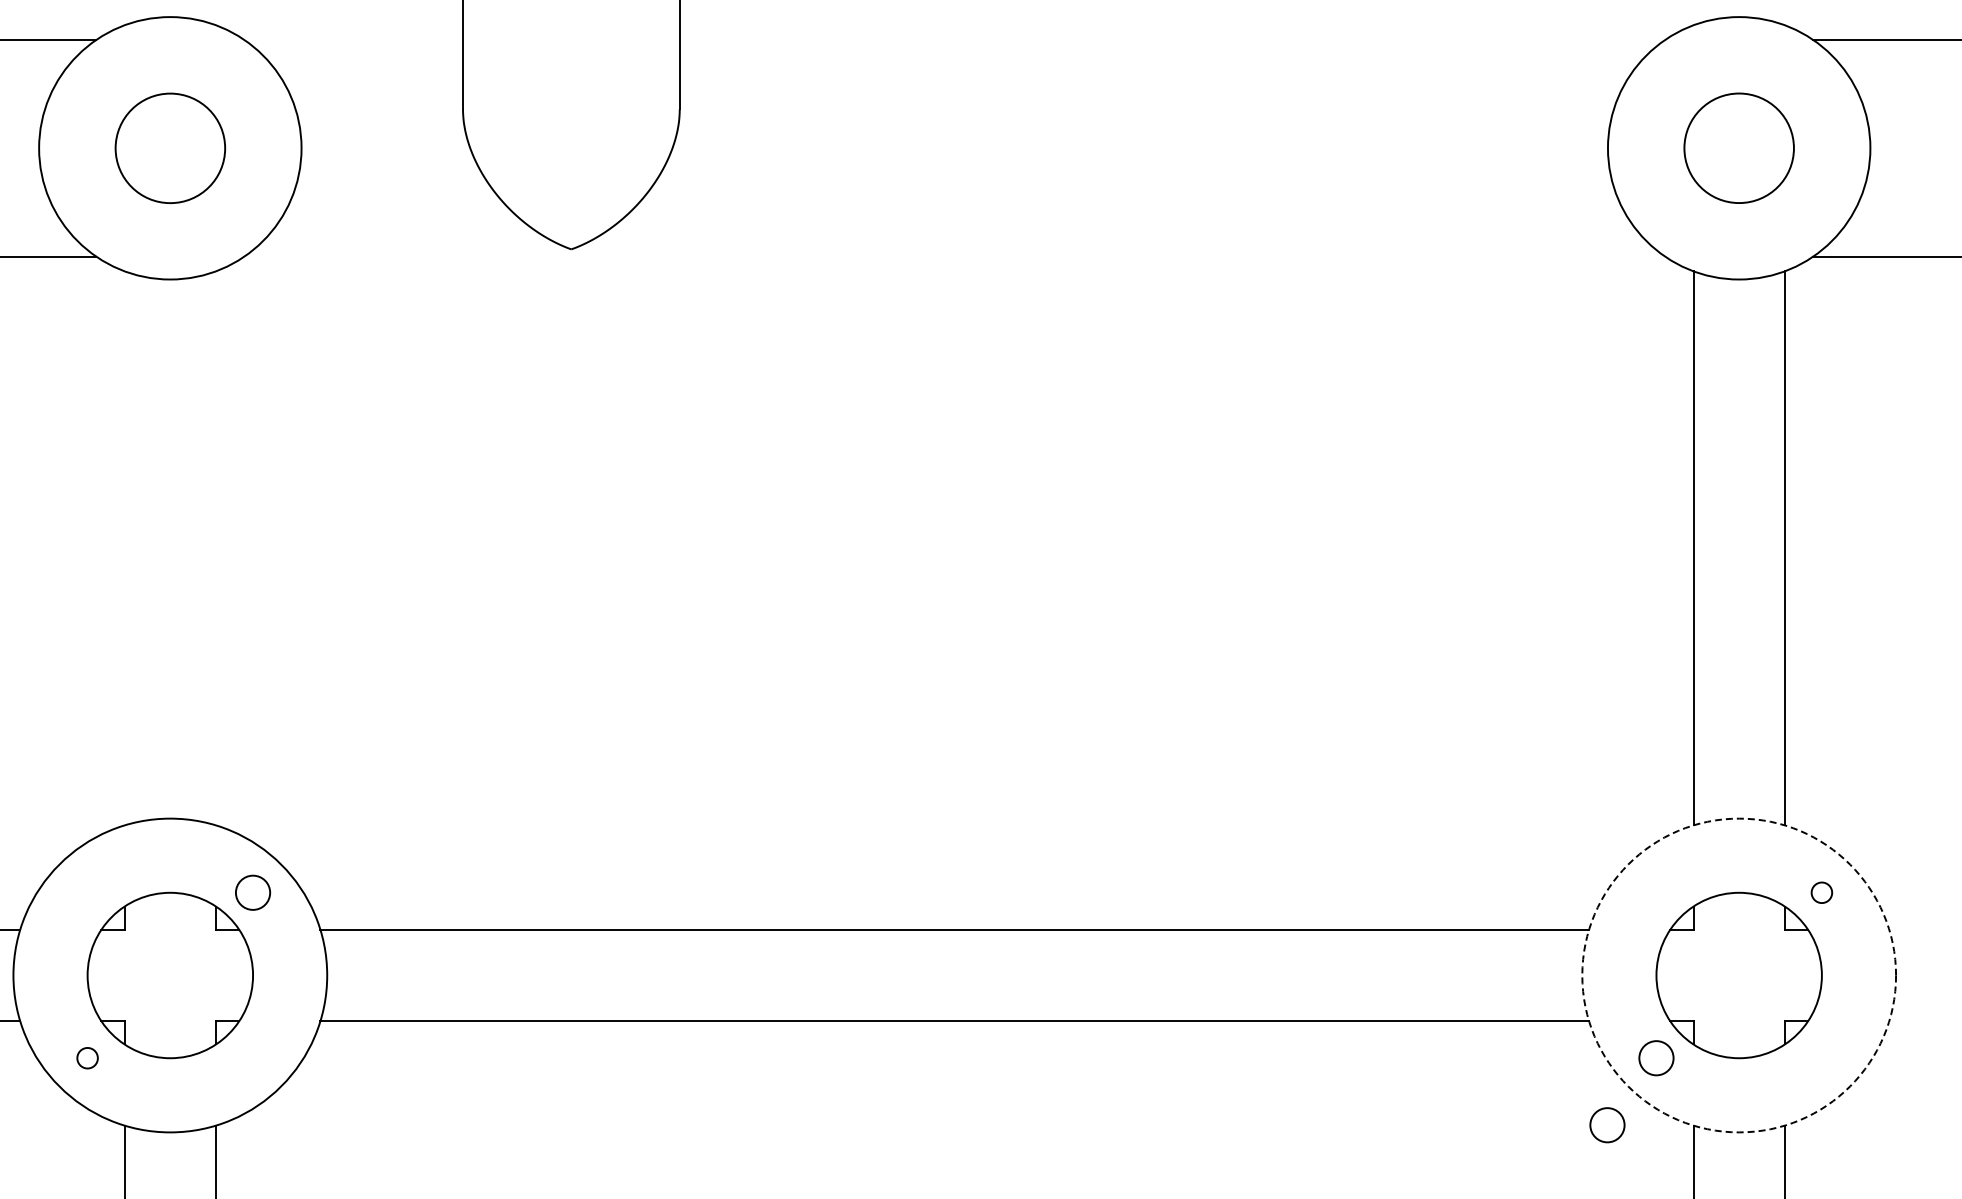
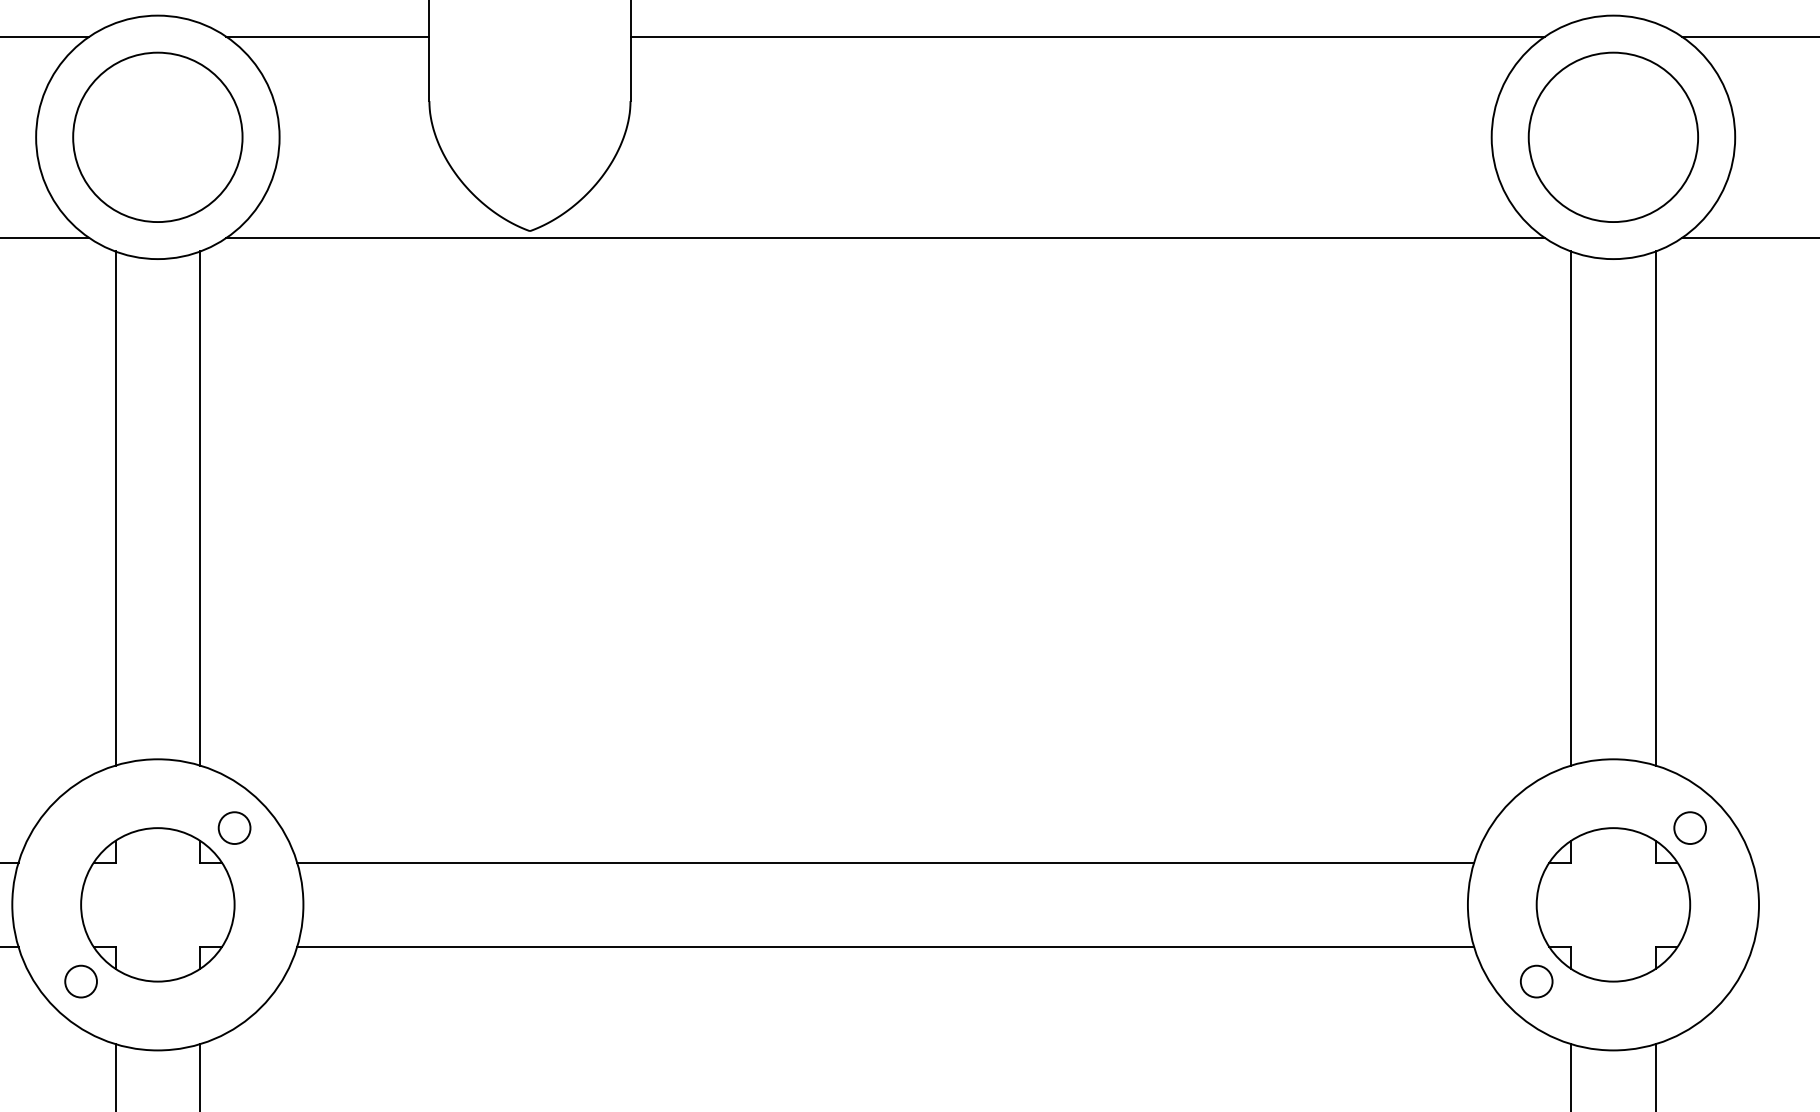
line: (353, 39) -> (327, 36), added
line: (1172, 39) -> (1087, 36), added
circle: (170, 148) -> (158, 137), size x1.67
circle: (1738, 148) -> (1612, 137), size x1.67
line: (954, 256) -> (885, 237), added
line: (124, 548) -> (115, 508), added
line: (215, 548) -> (199, 508), added
circle: (1821, 892) -> (1689, 827), size x1.67
circle: (1739, 975) -> (1613, 904), dashed -> solid
circle: (87, 1058) -> (81, 981), size x1.67
circle: (1607, 1125) -> (1491, 1044), removed

